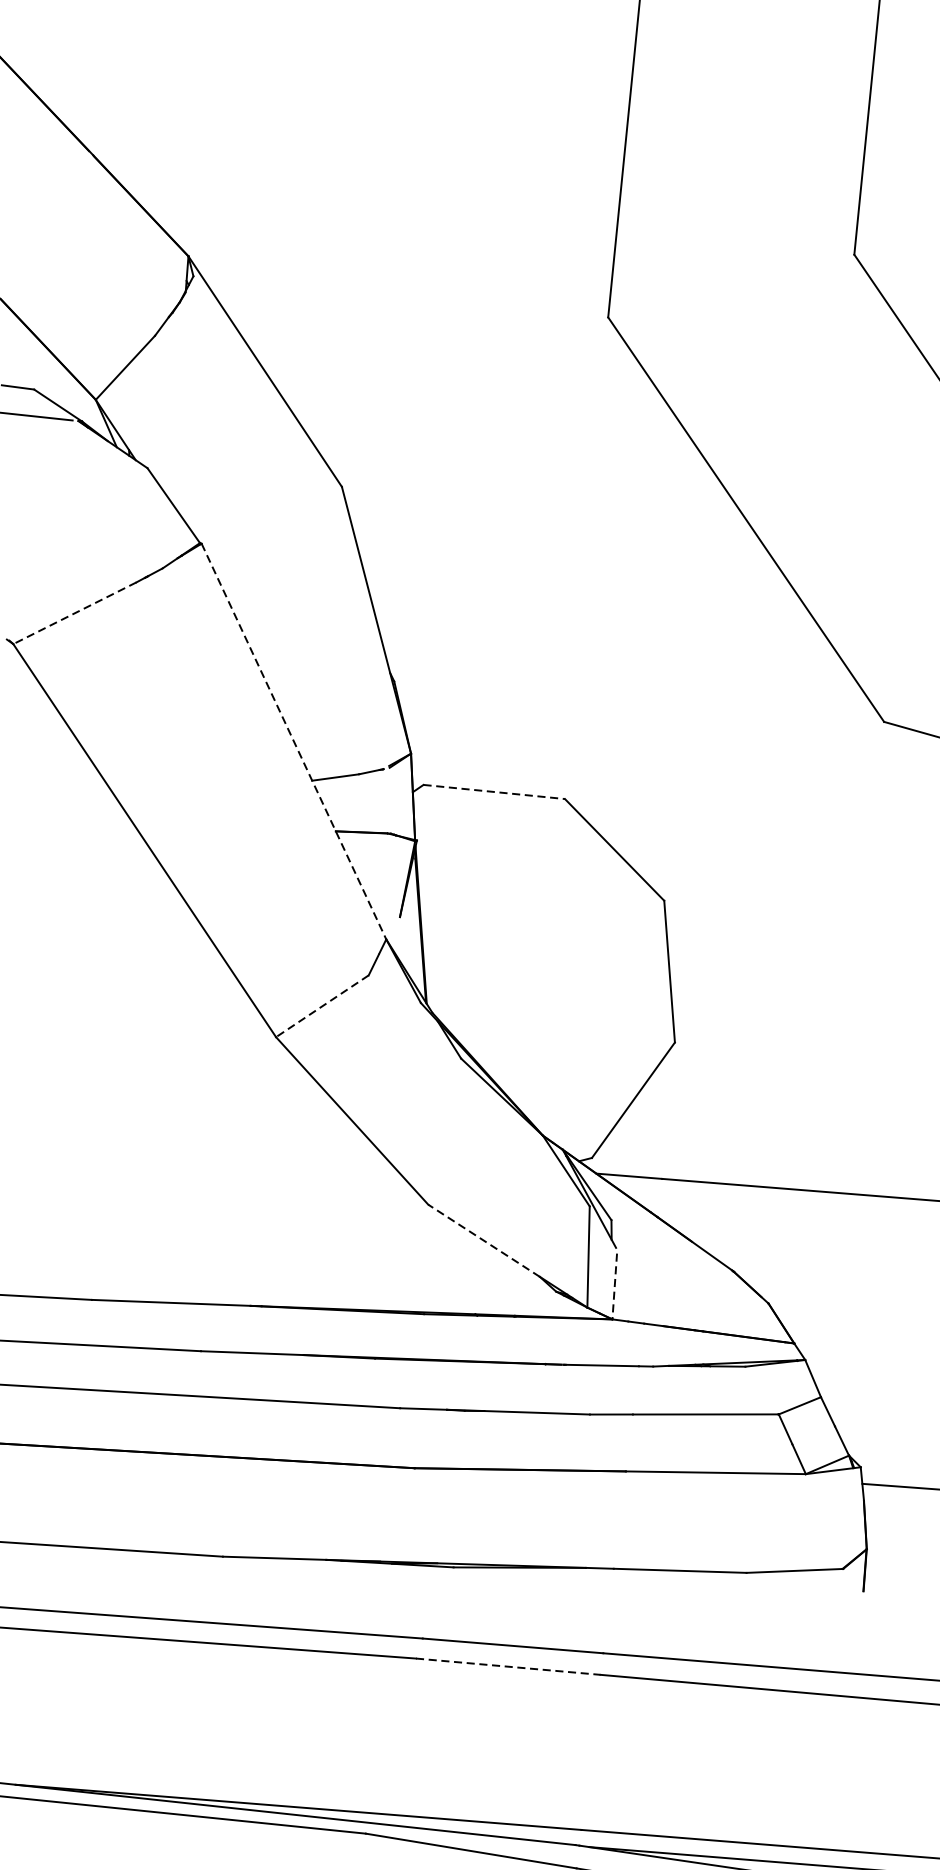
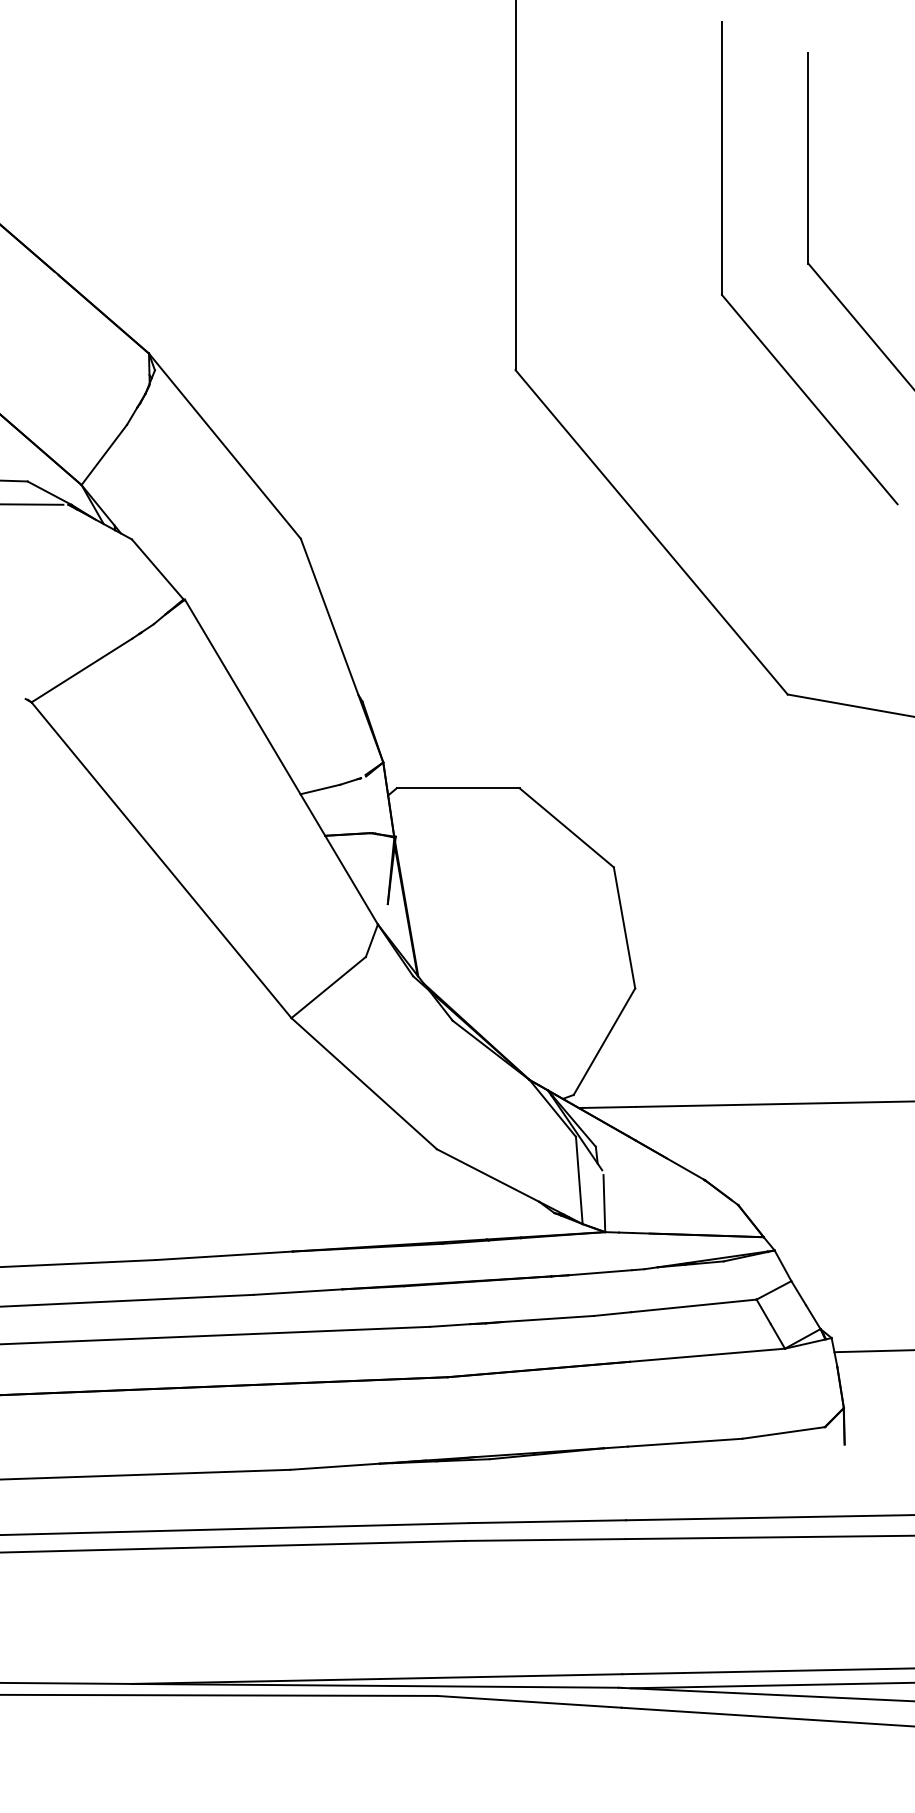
line: (74, 613) -> (81, 670), dashed -> solid
line: (293, 741) -> (281, 762), dashed -> solid
line: (494, 792) -> (458, 788), dashed -> solid
line: (322, 1006) -> (328, 987), dashed -> solid
line: (484, 1240) -> (488, 1175), dashed -> solid
line: (614, 1286) -> (604, 1203), dashed -> solid
line: (508, 1666) -> (545, 1539), dashed -> solid

